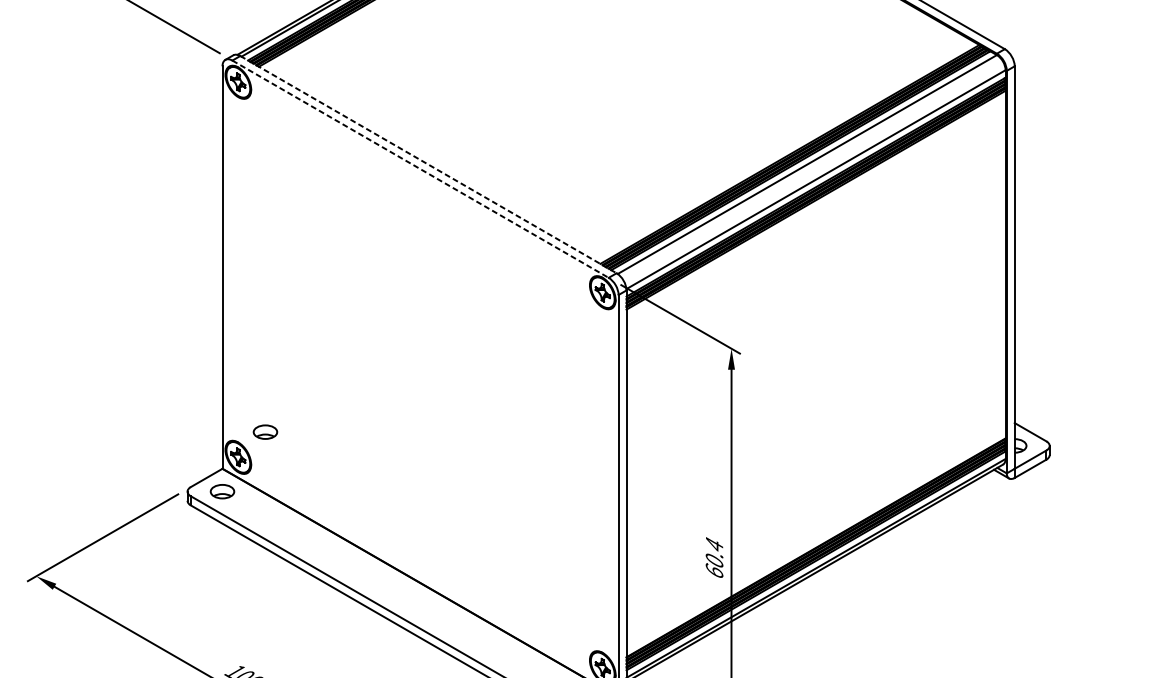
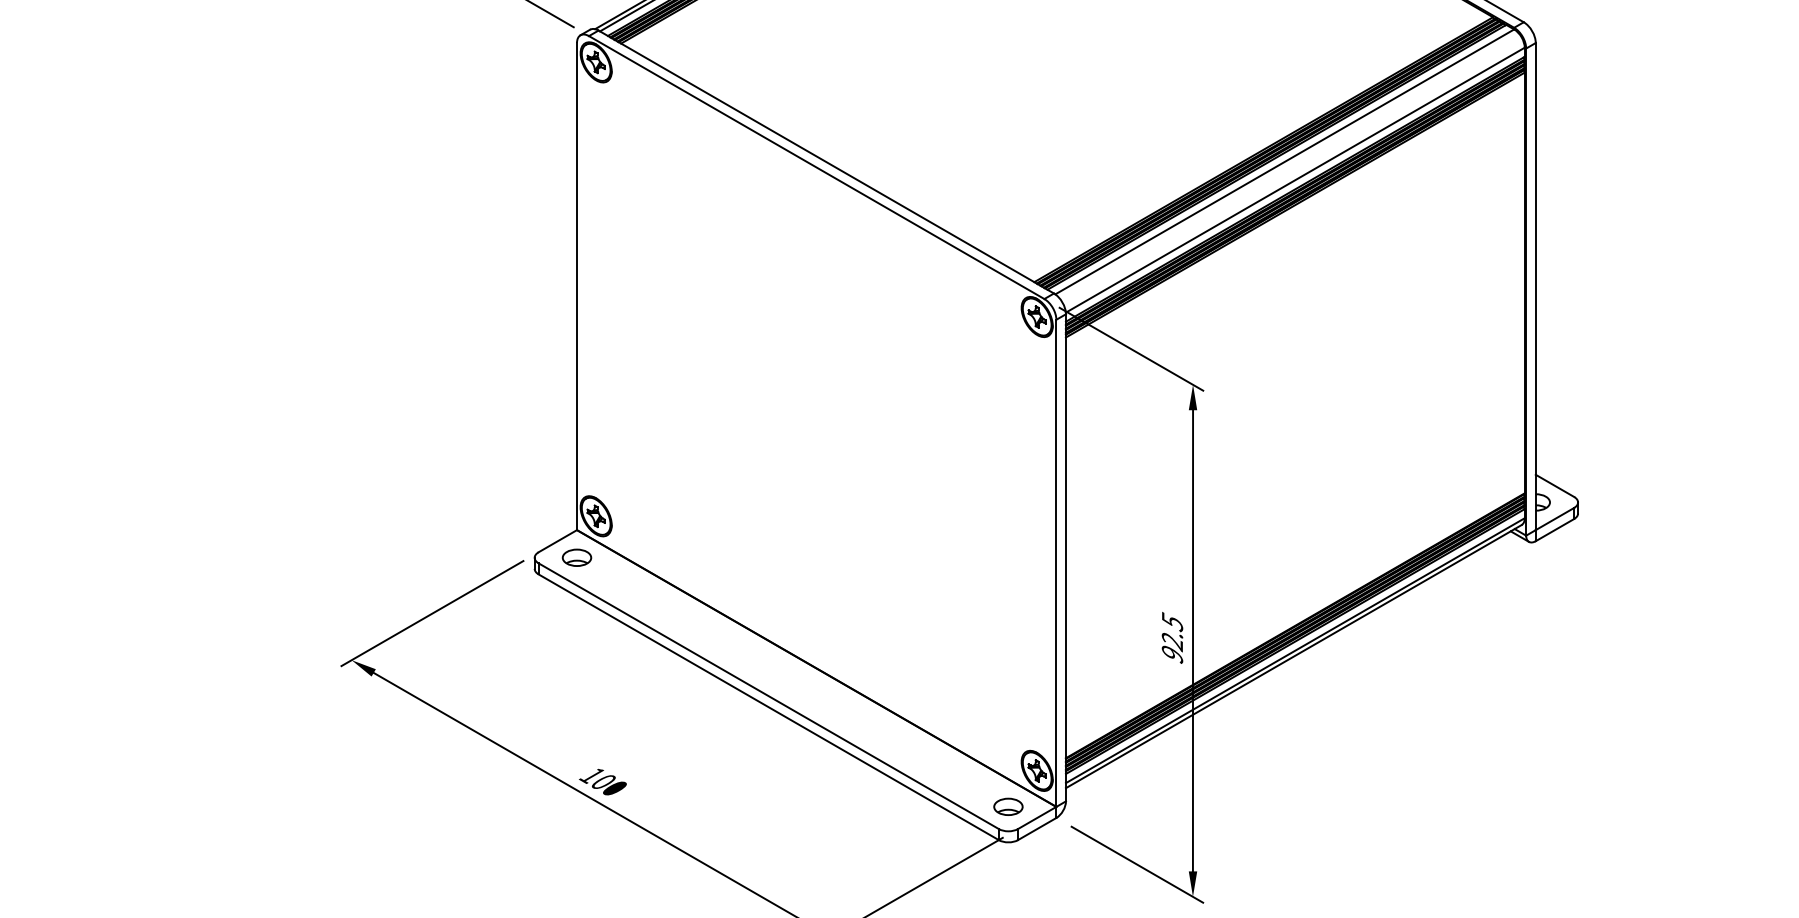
line: (428, 165) -> (826, 162), dashed -> solid
line: (420, 169) -> (816, 167), dashed -> solid
part: (265, 431) -> (628, 485), removed
text: (714, 557) -> (1172, 637), 60.4 -> 92.5

